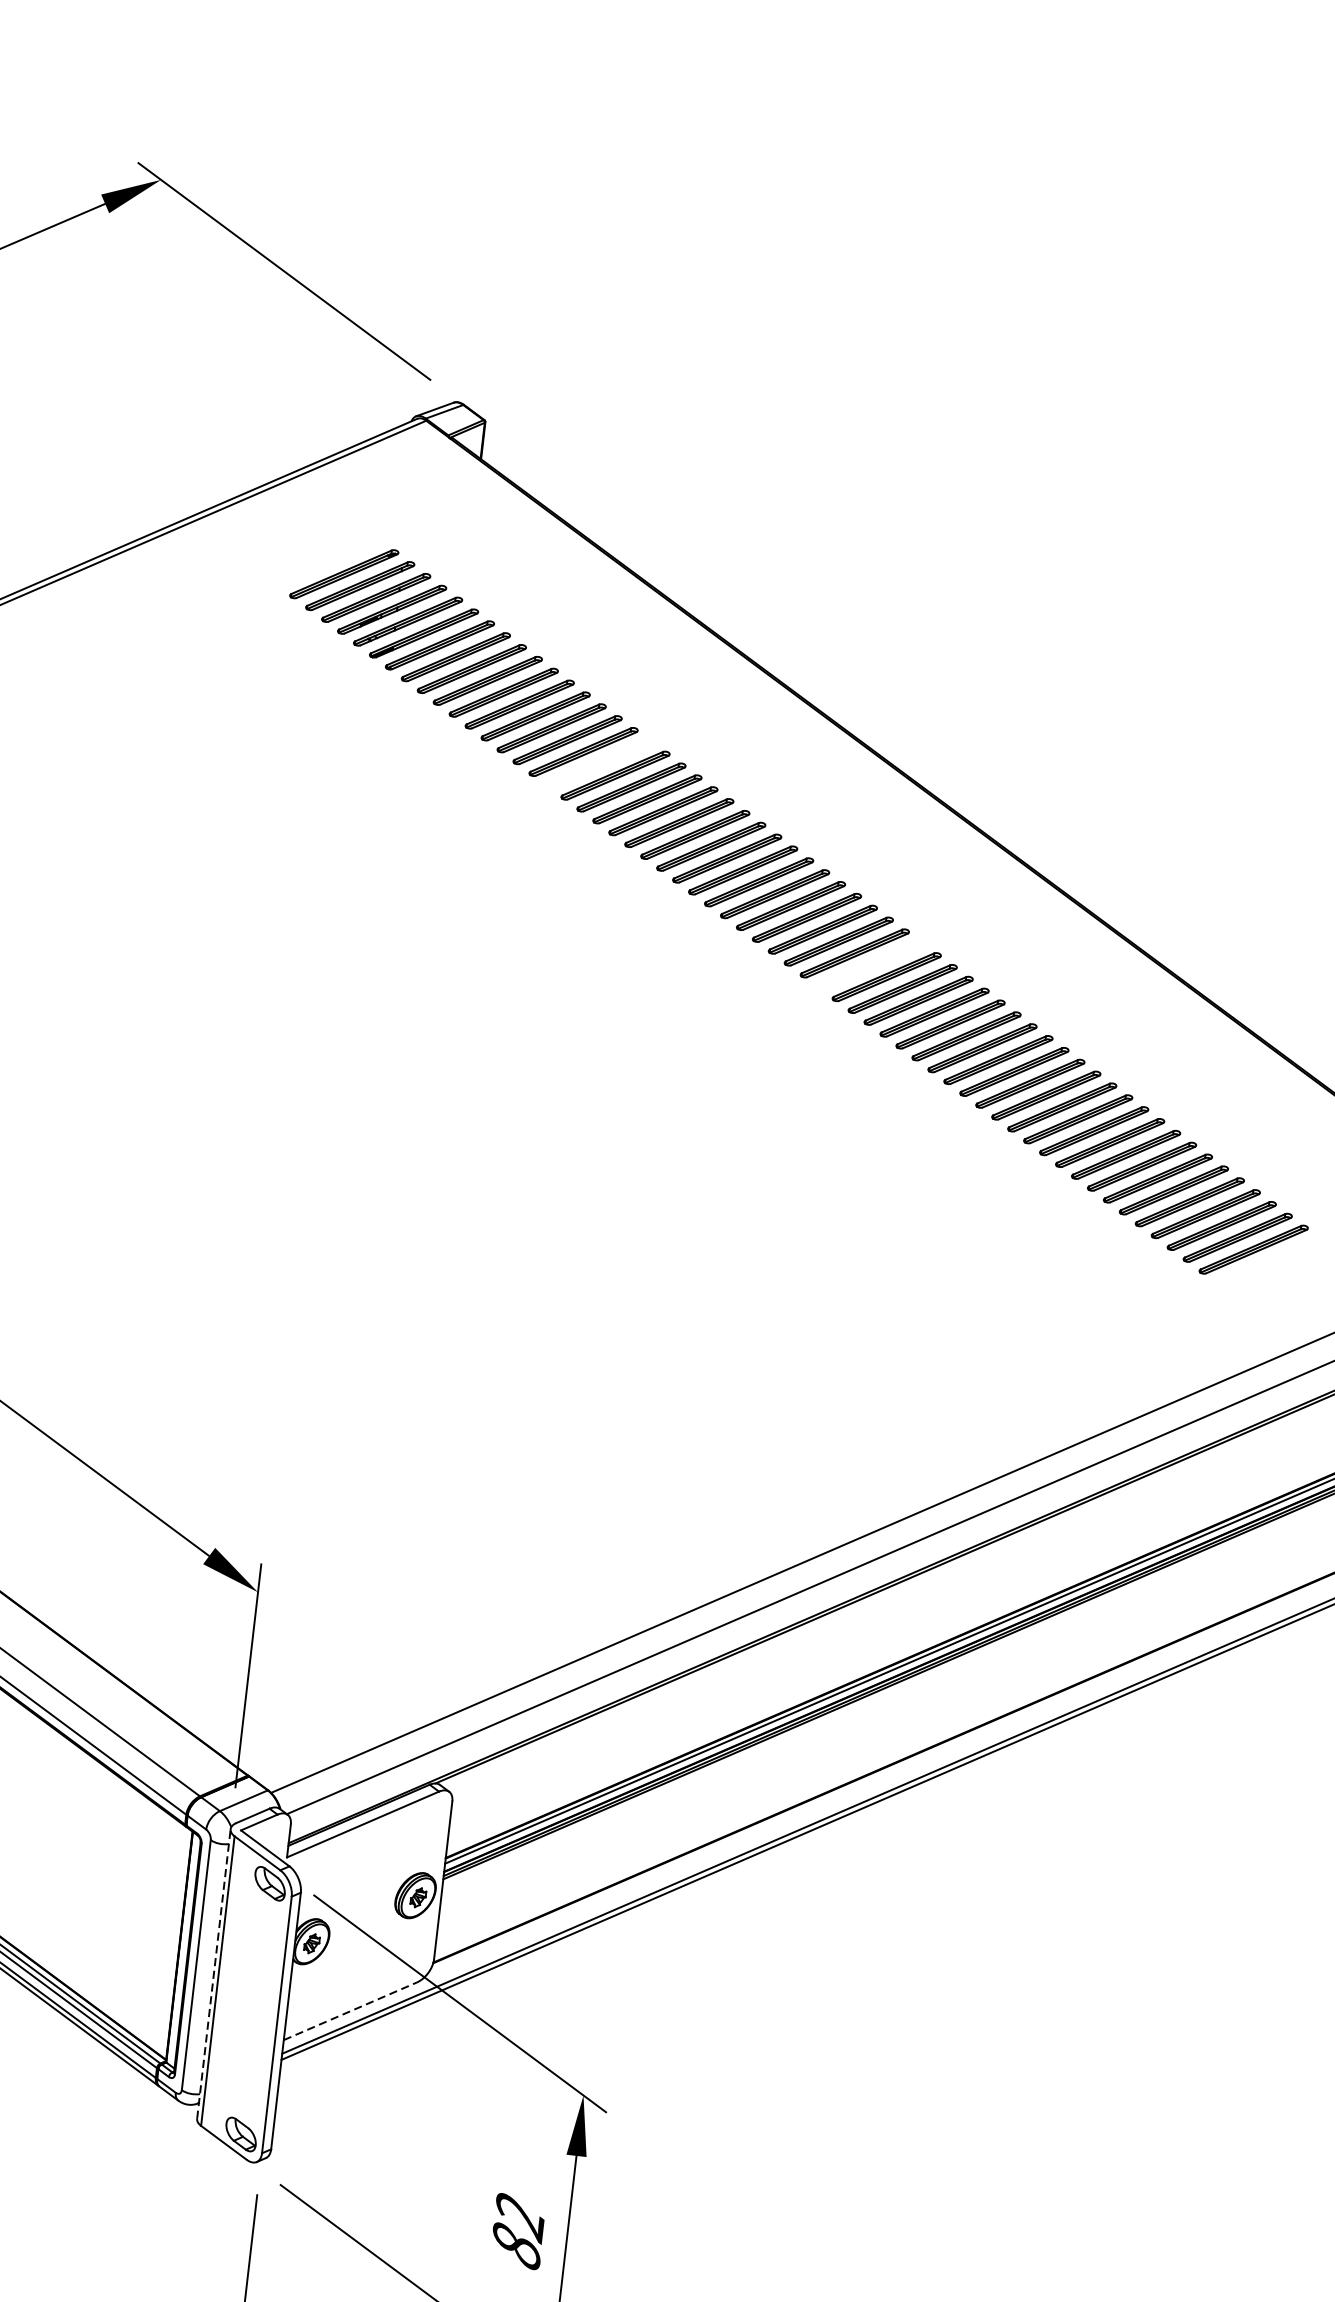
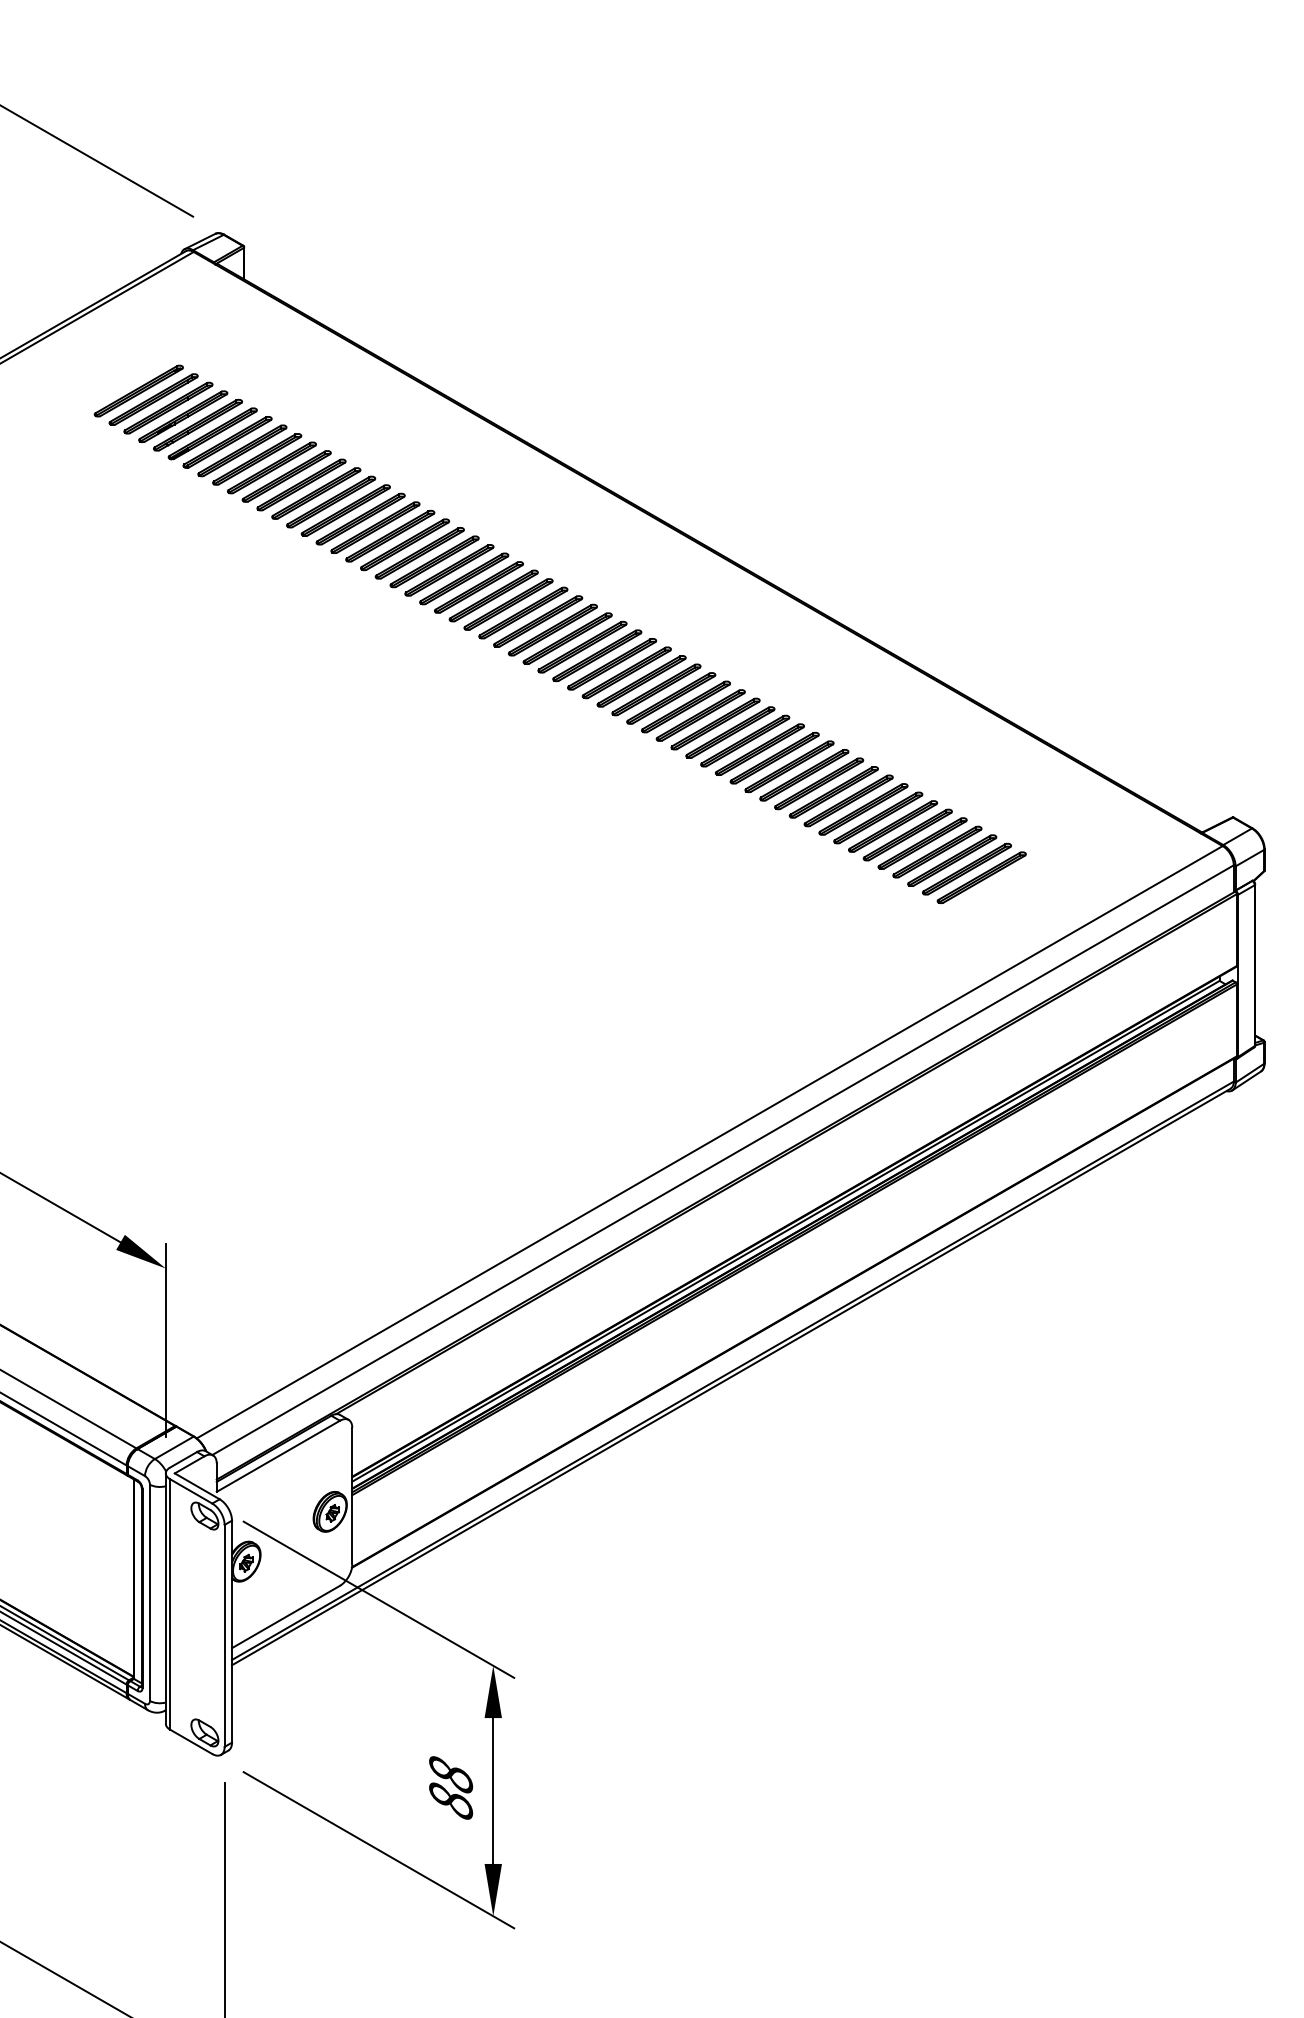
part: (599, 763) -> (375, 527), added
part: (870, 964) -> (626, 672), added
line: (213, 1973) -> (165, 1598), dashed -> solid
line: (351, 2010) -> (286, 1616), dashed -> solid
text: (520, 2217) -> (451, 1776), 82 -> 88

